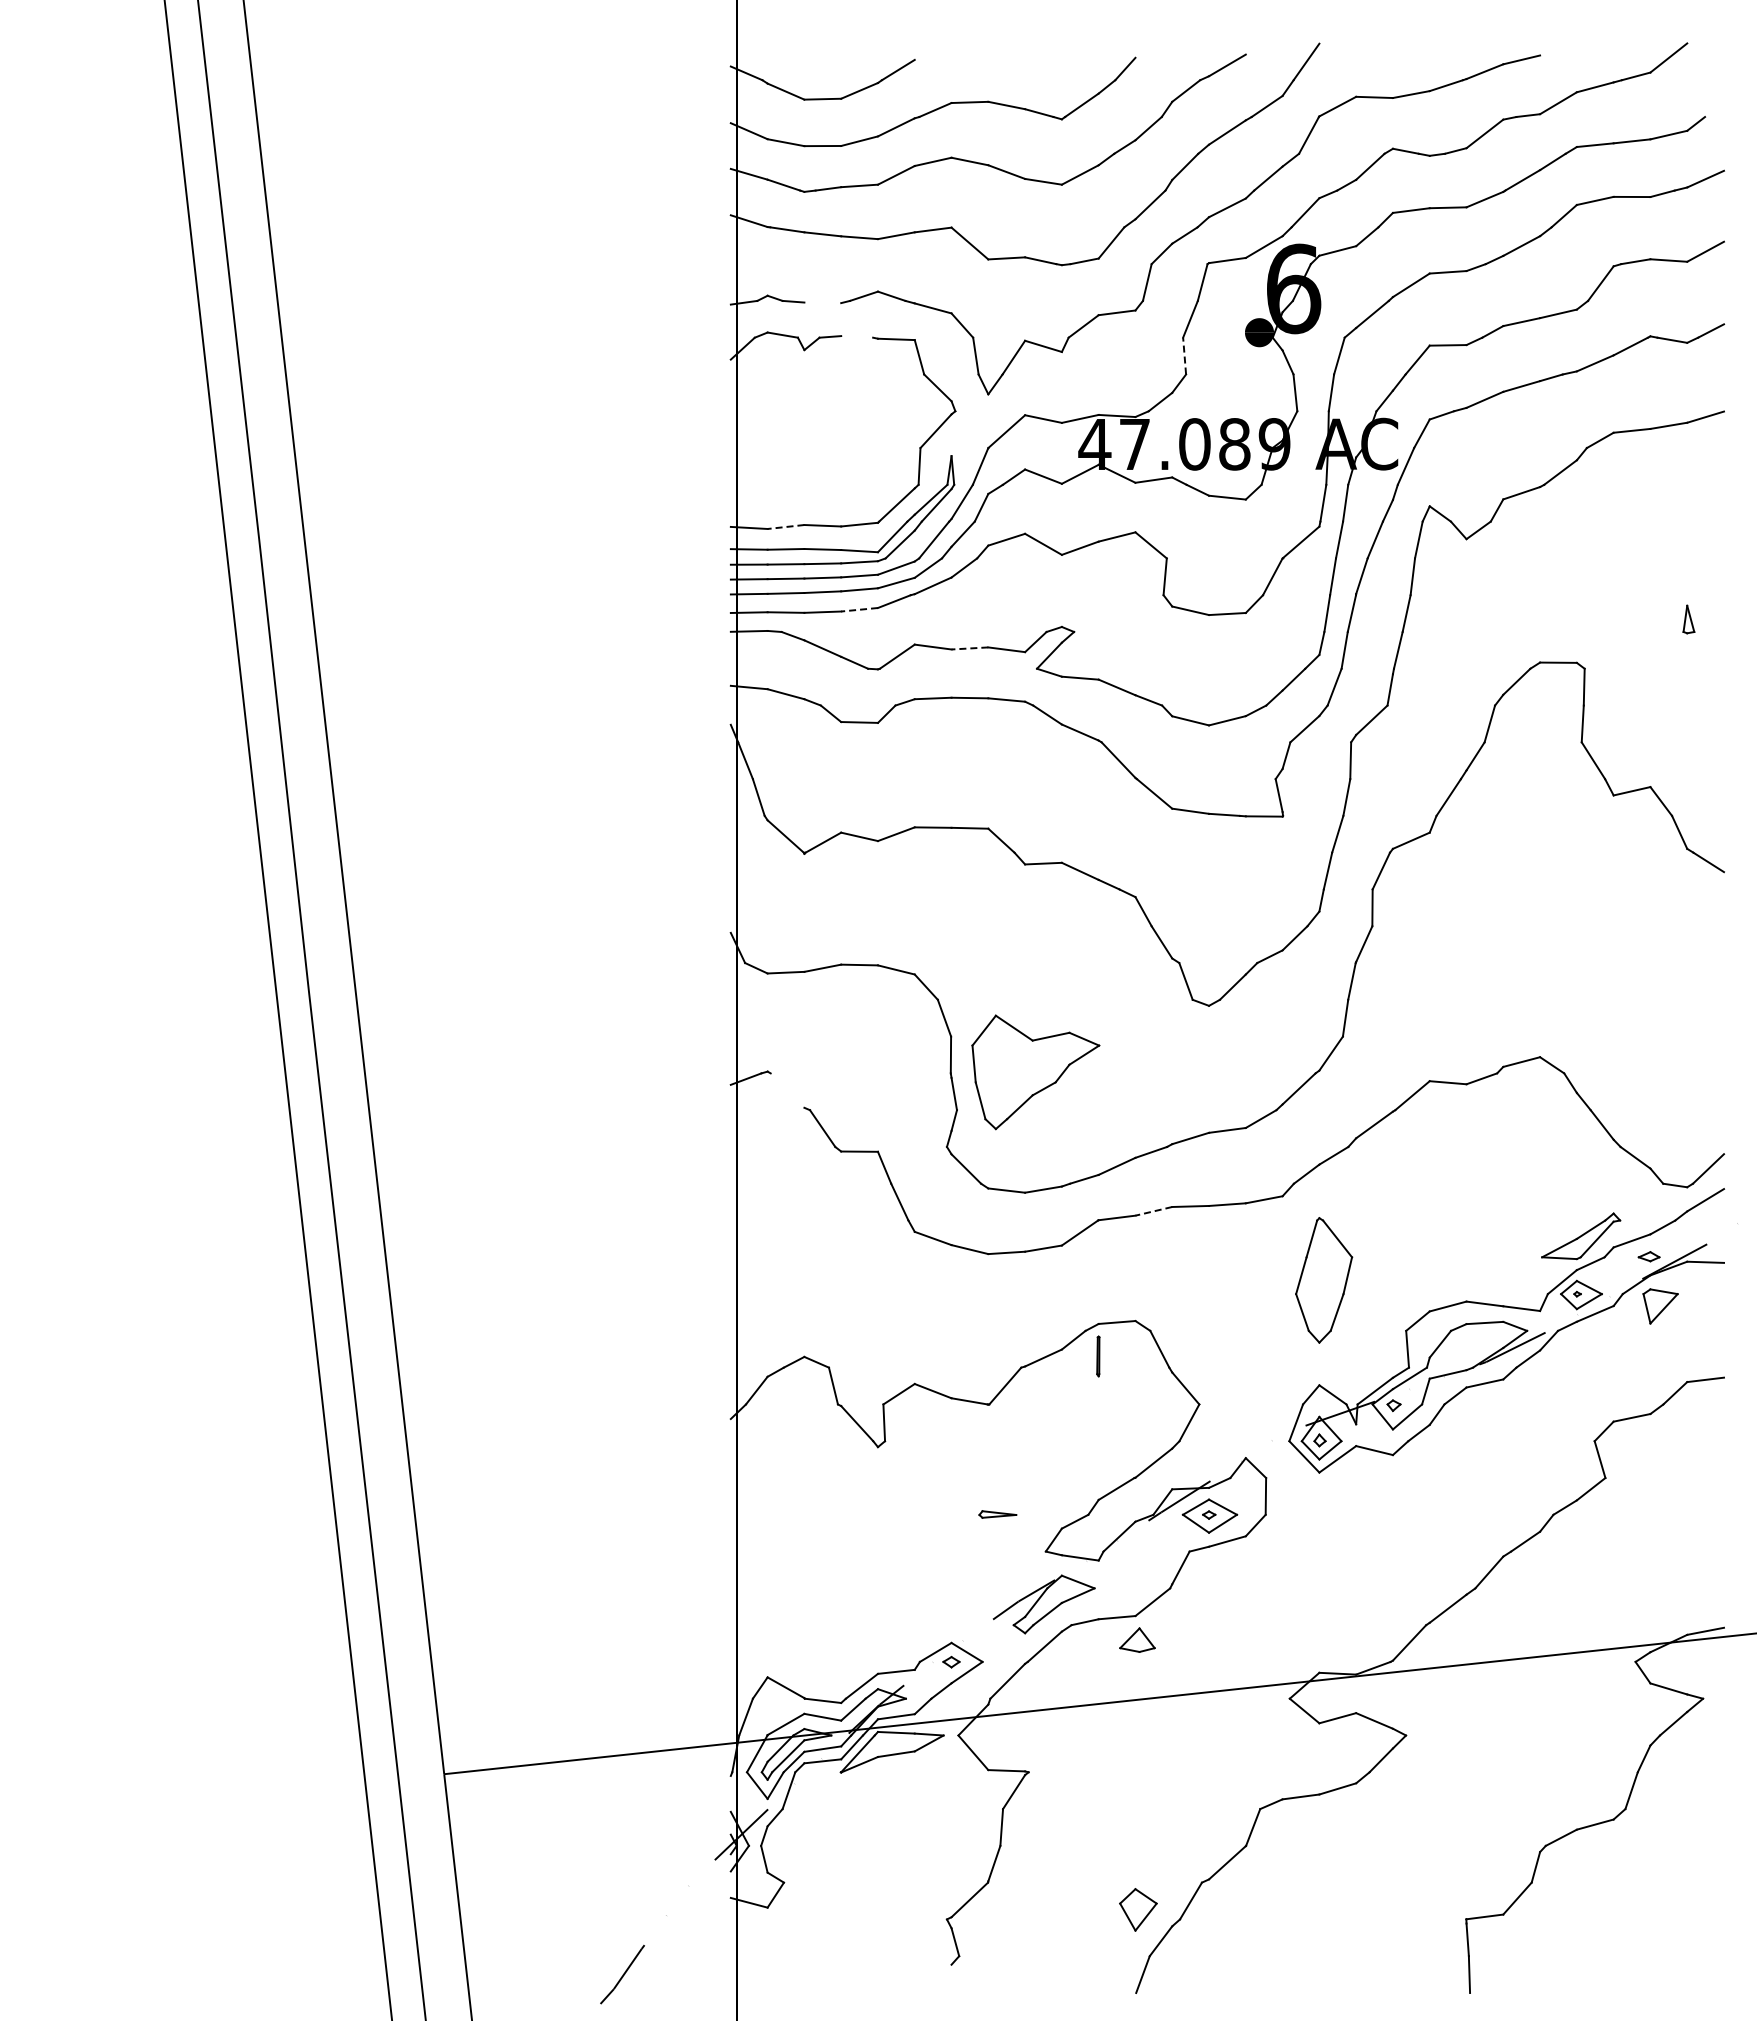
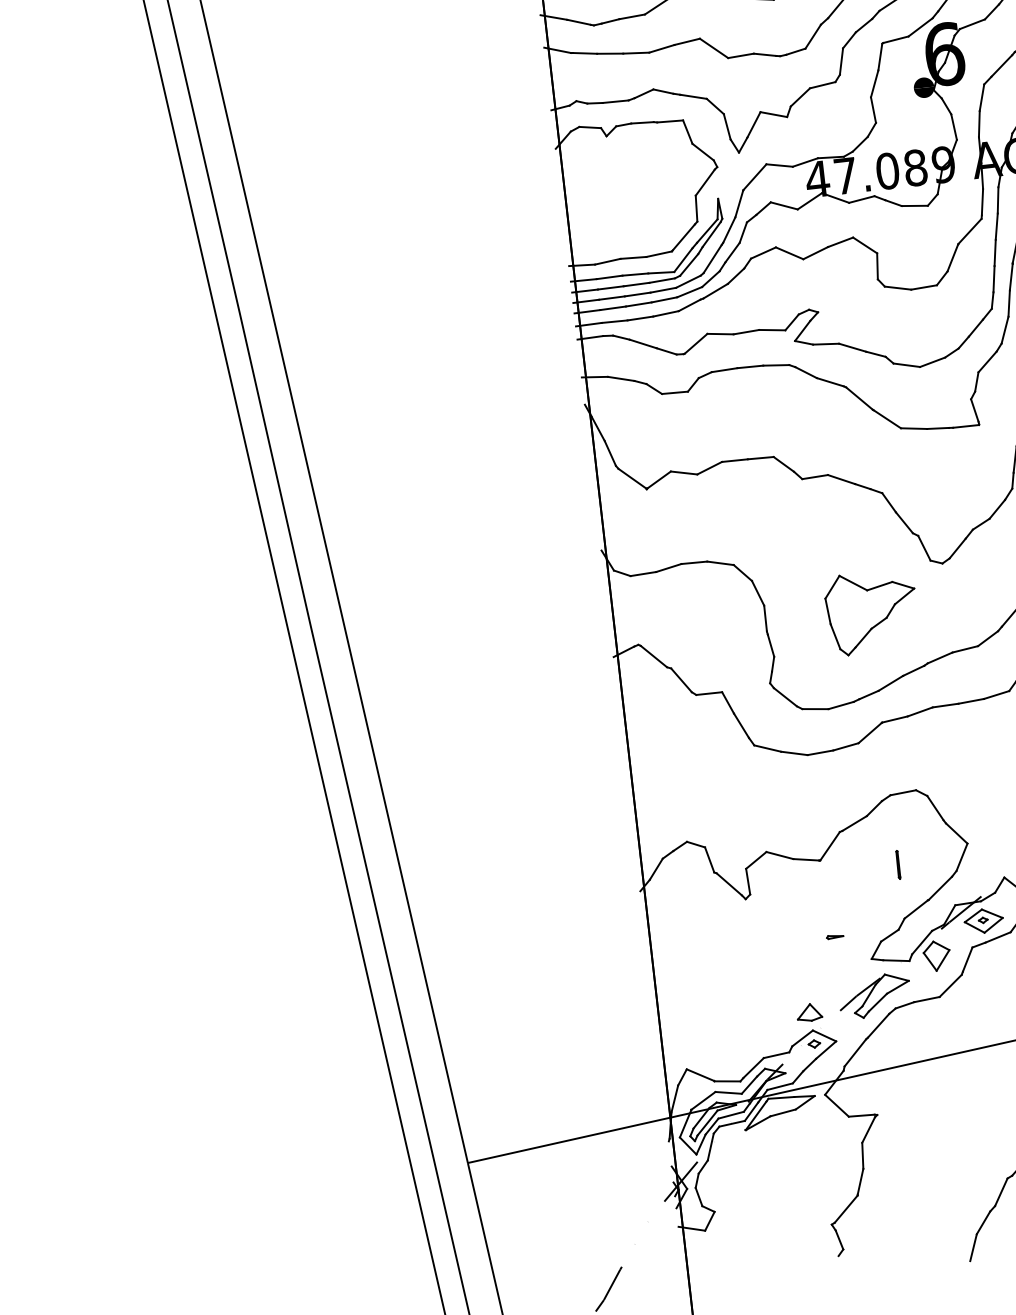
line: (822, 302) -> (615, 101), added
line: (857, 336) -> (642, 122), added
line: (1184, 355) -> (873, 109), dashed -> solid
line: (785, 527) -> (607, 262), dashed -> solid
line: (859, 609) -> (665, 313), dashed -> solid
line: (969, 648) -> (746, 332), dashed -> solid
part: (1035, 1072) -> (871, 612), moved
line: (787, 1090) -> (653, 656), added
line: (1153, 1211) -> (919, 712), dashed -> solid
line: (1098, 1356) -> (898, 865), moved
part: (997, 1514) -> (834, 936), size x0.62
part: (1137, 1639) -> (809, 1012), moved
part: (1138, 1909) -> (937, 955), moved

